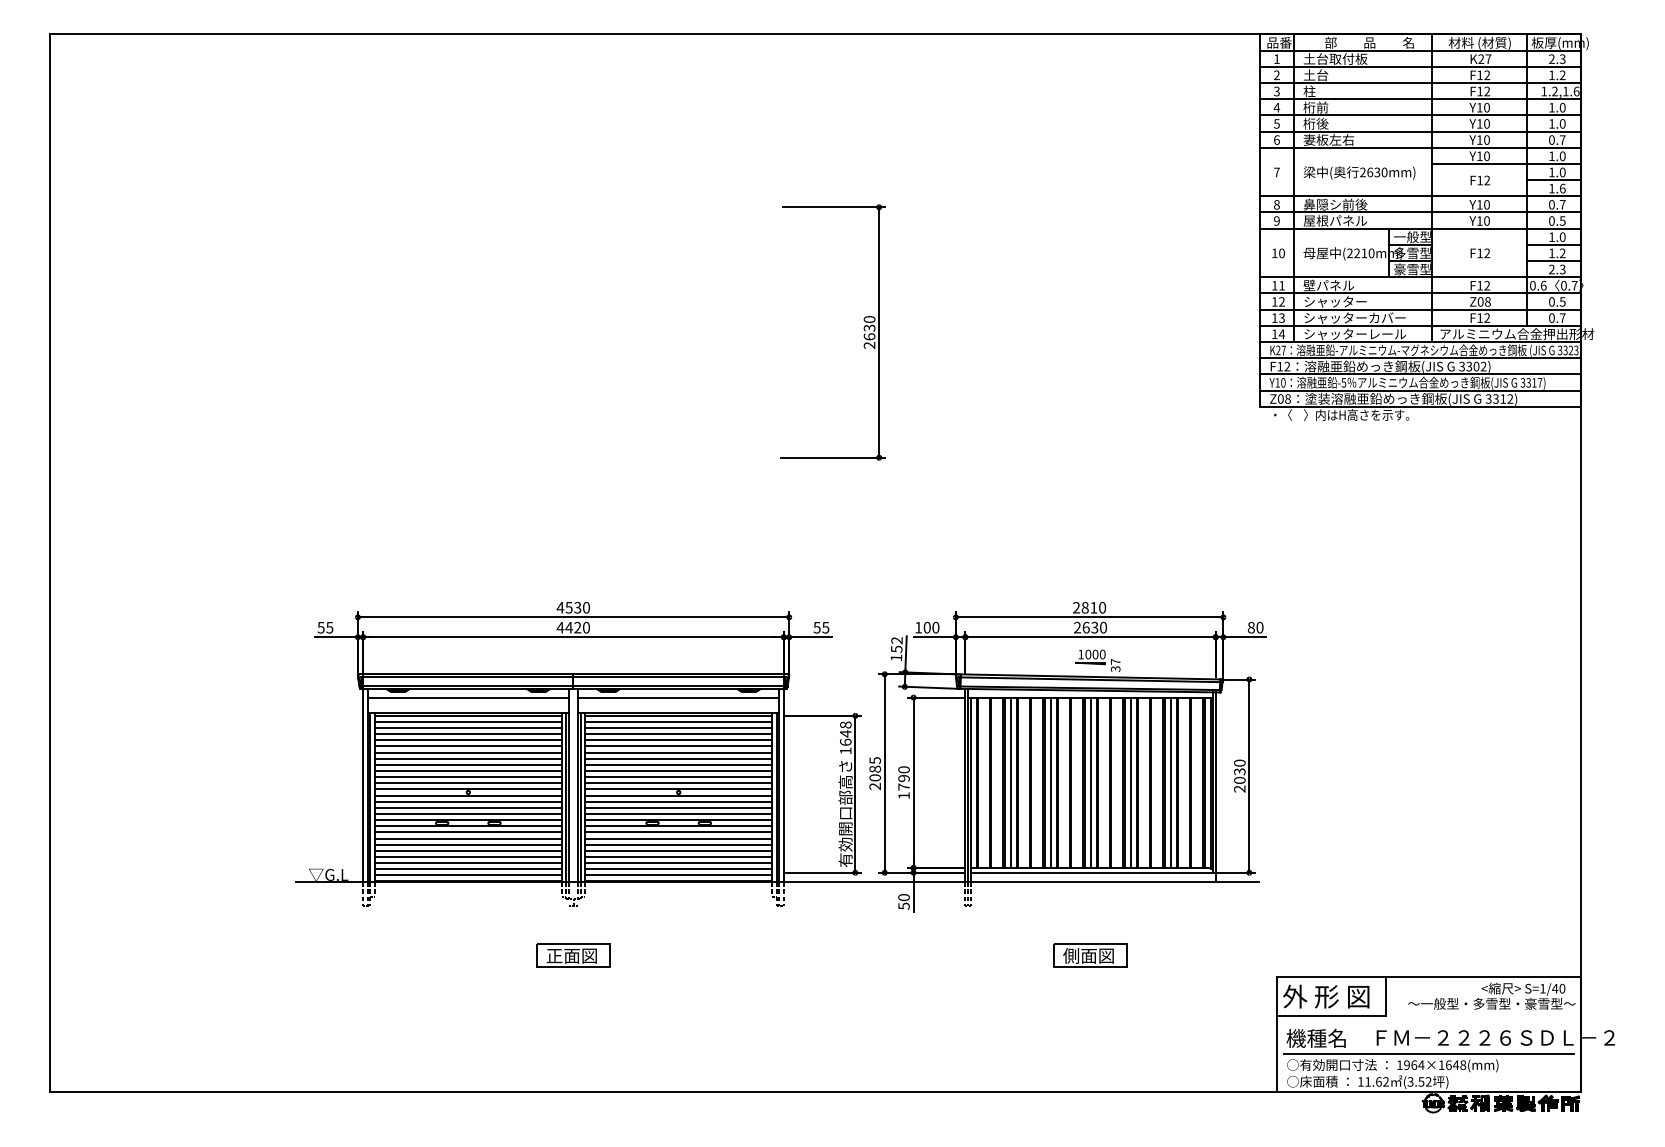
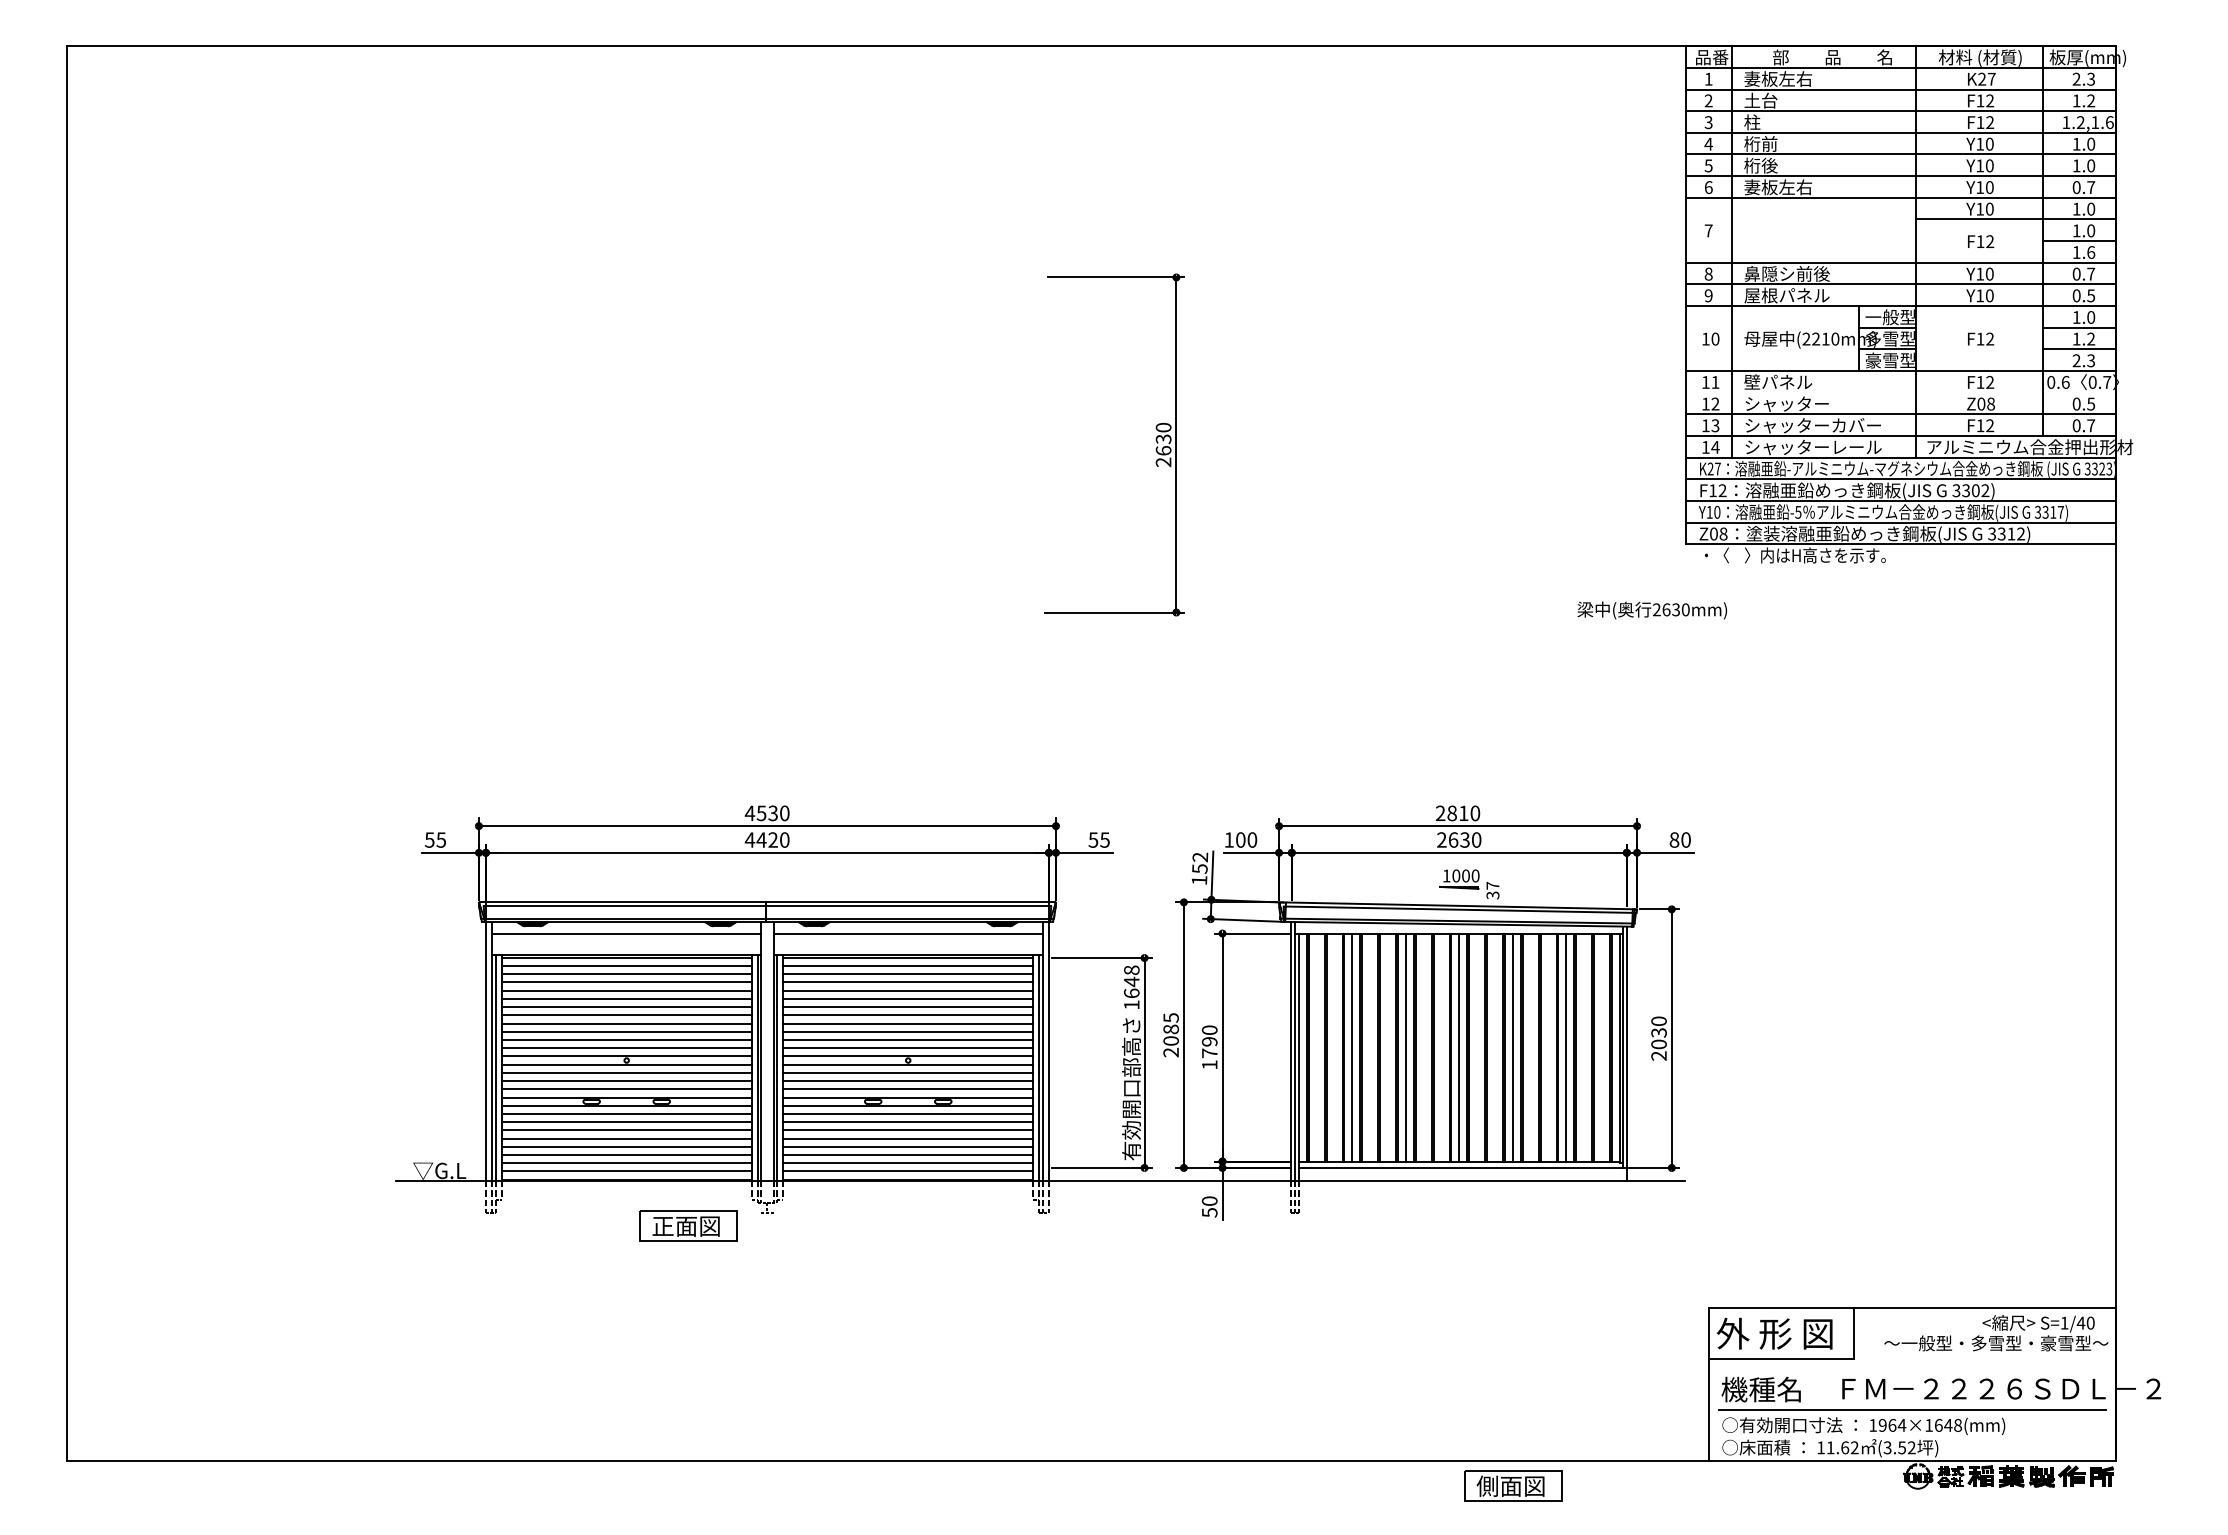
text: (1335, 58) -> (1786, 78), 土台取付板 -> 妻板左右
text: (1358, 172) -> (1651, 610), moved
line: (1420, 293) -> (1900, 392), removed
part: (573, 955) -> (688, 1225), moved
part: (1090, 955) -> (1513, 1485), moved

